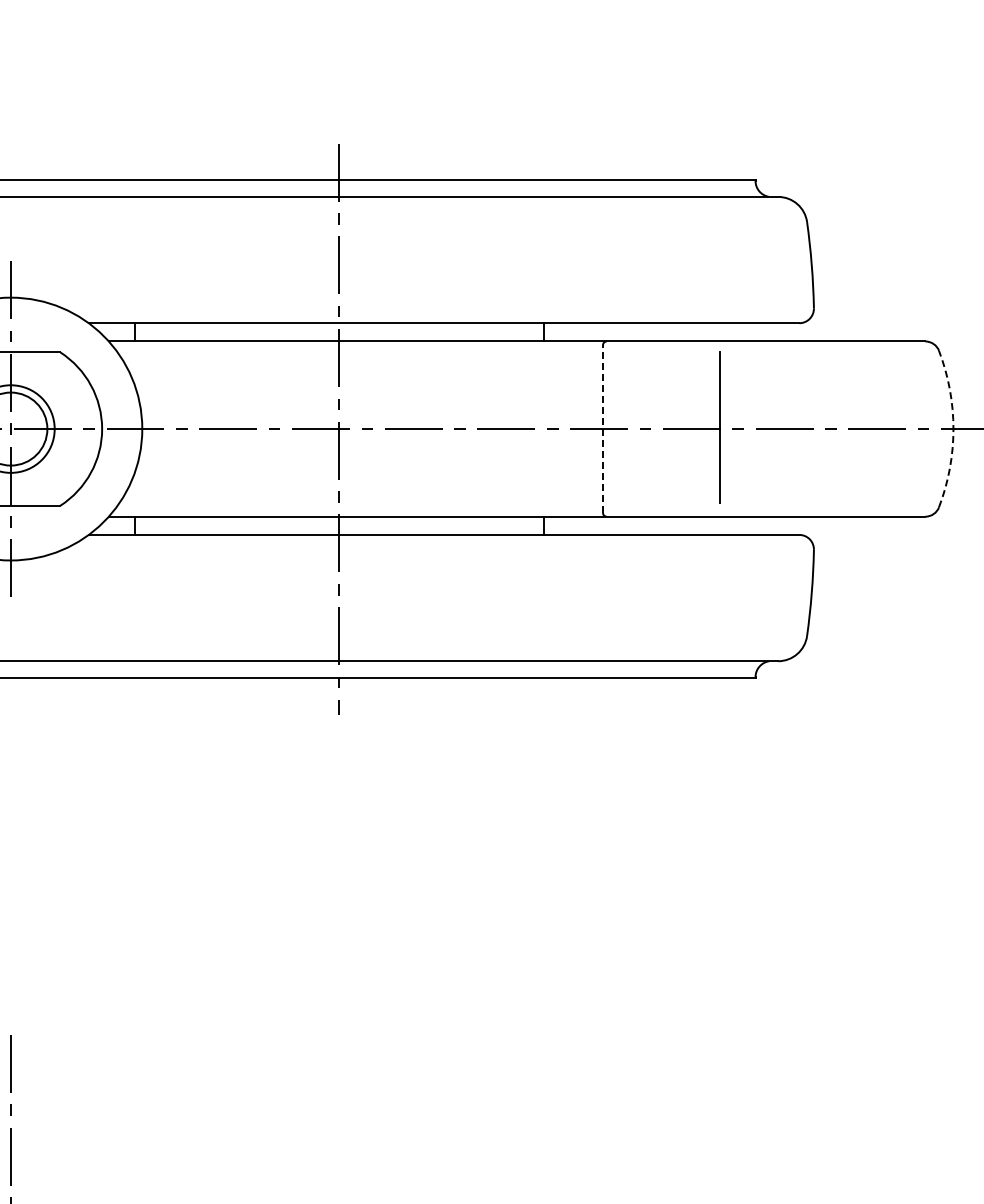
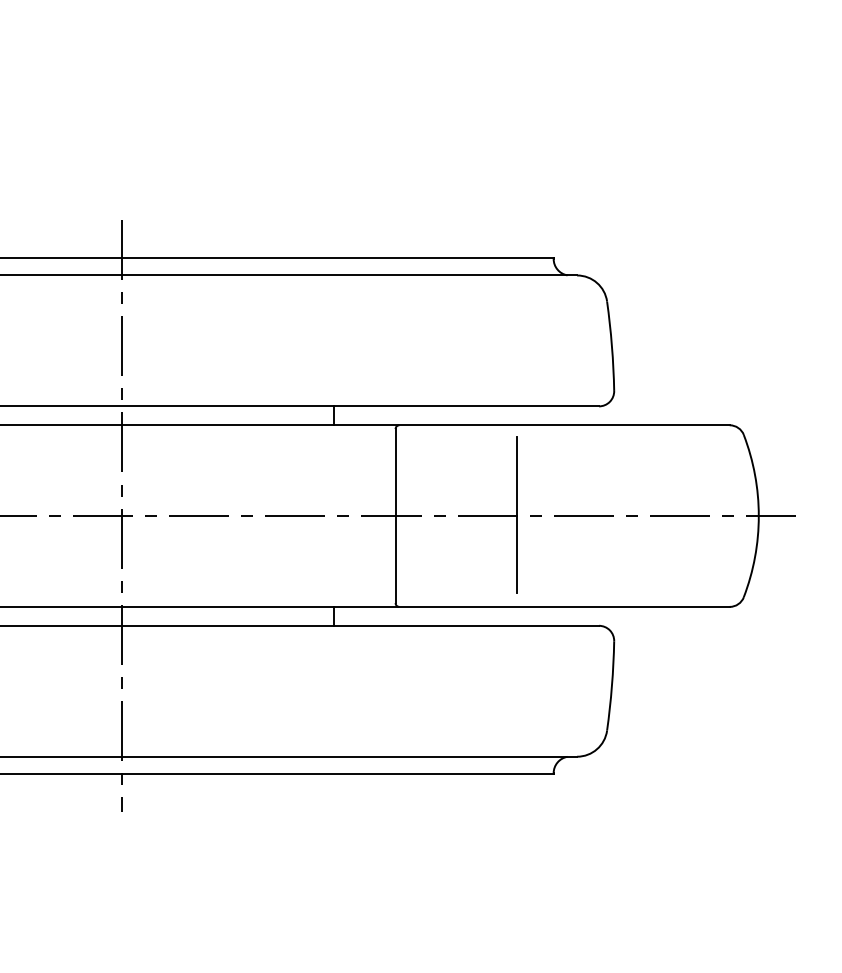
line: (603, 429) -> (396, 516), dashed -> solid
arc: (953, 429) -> (758, 516), dashed -> solid

